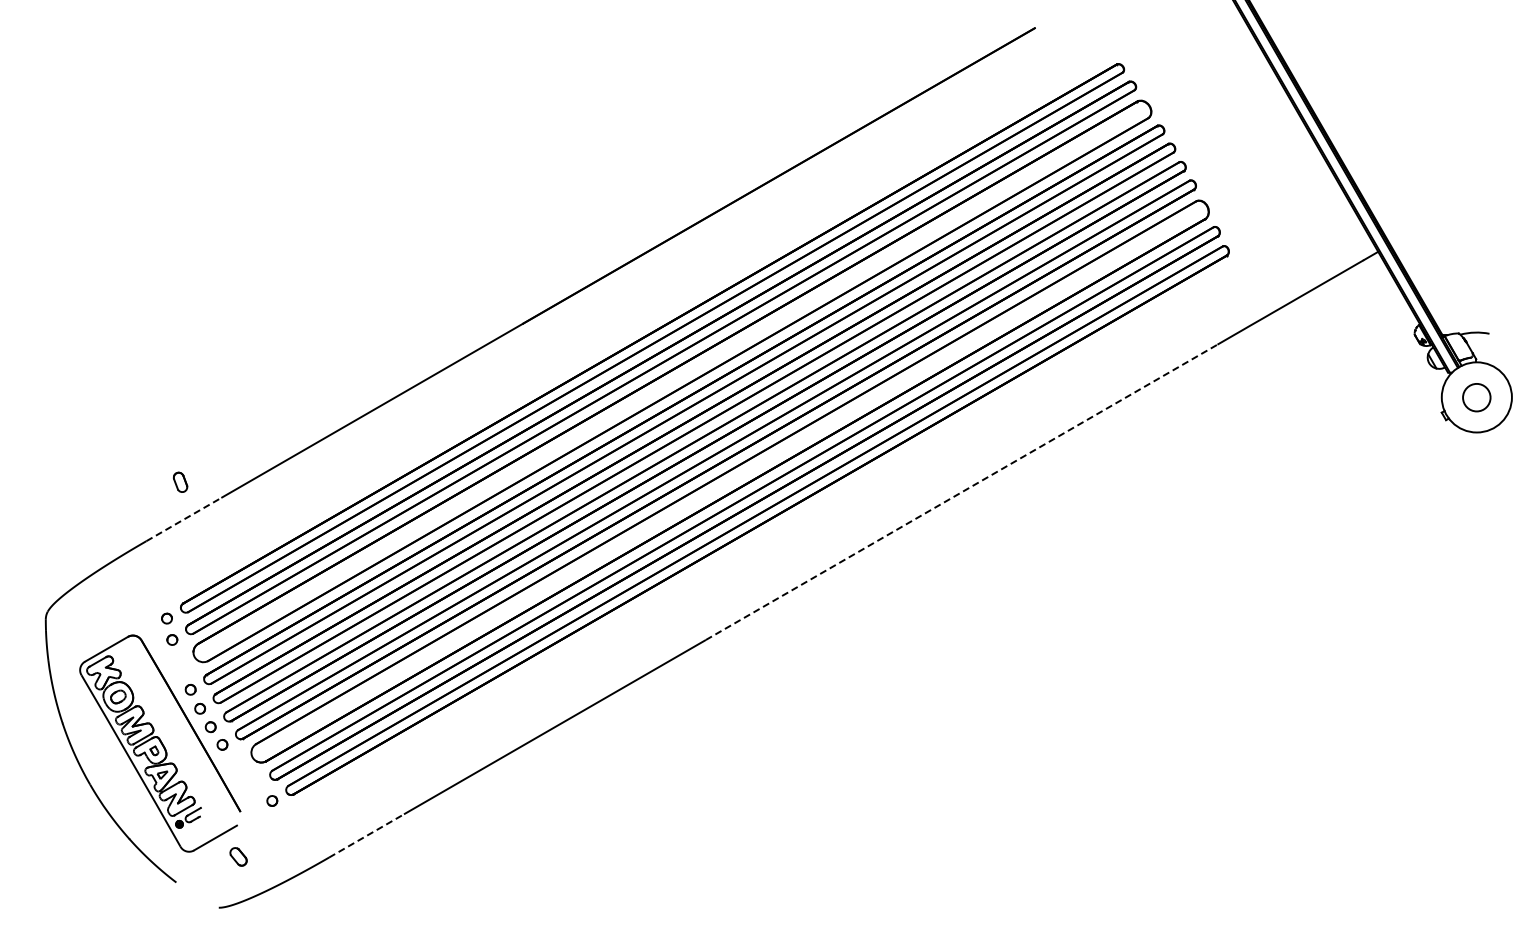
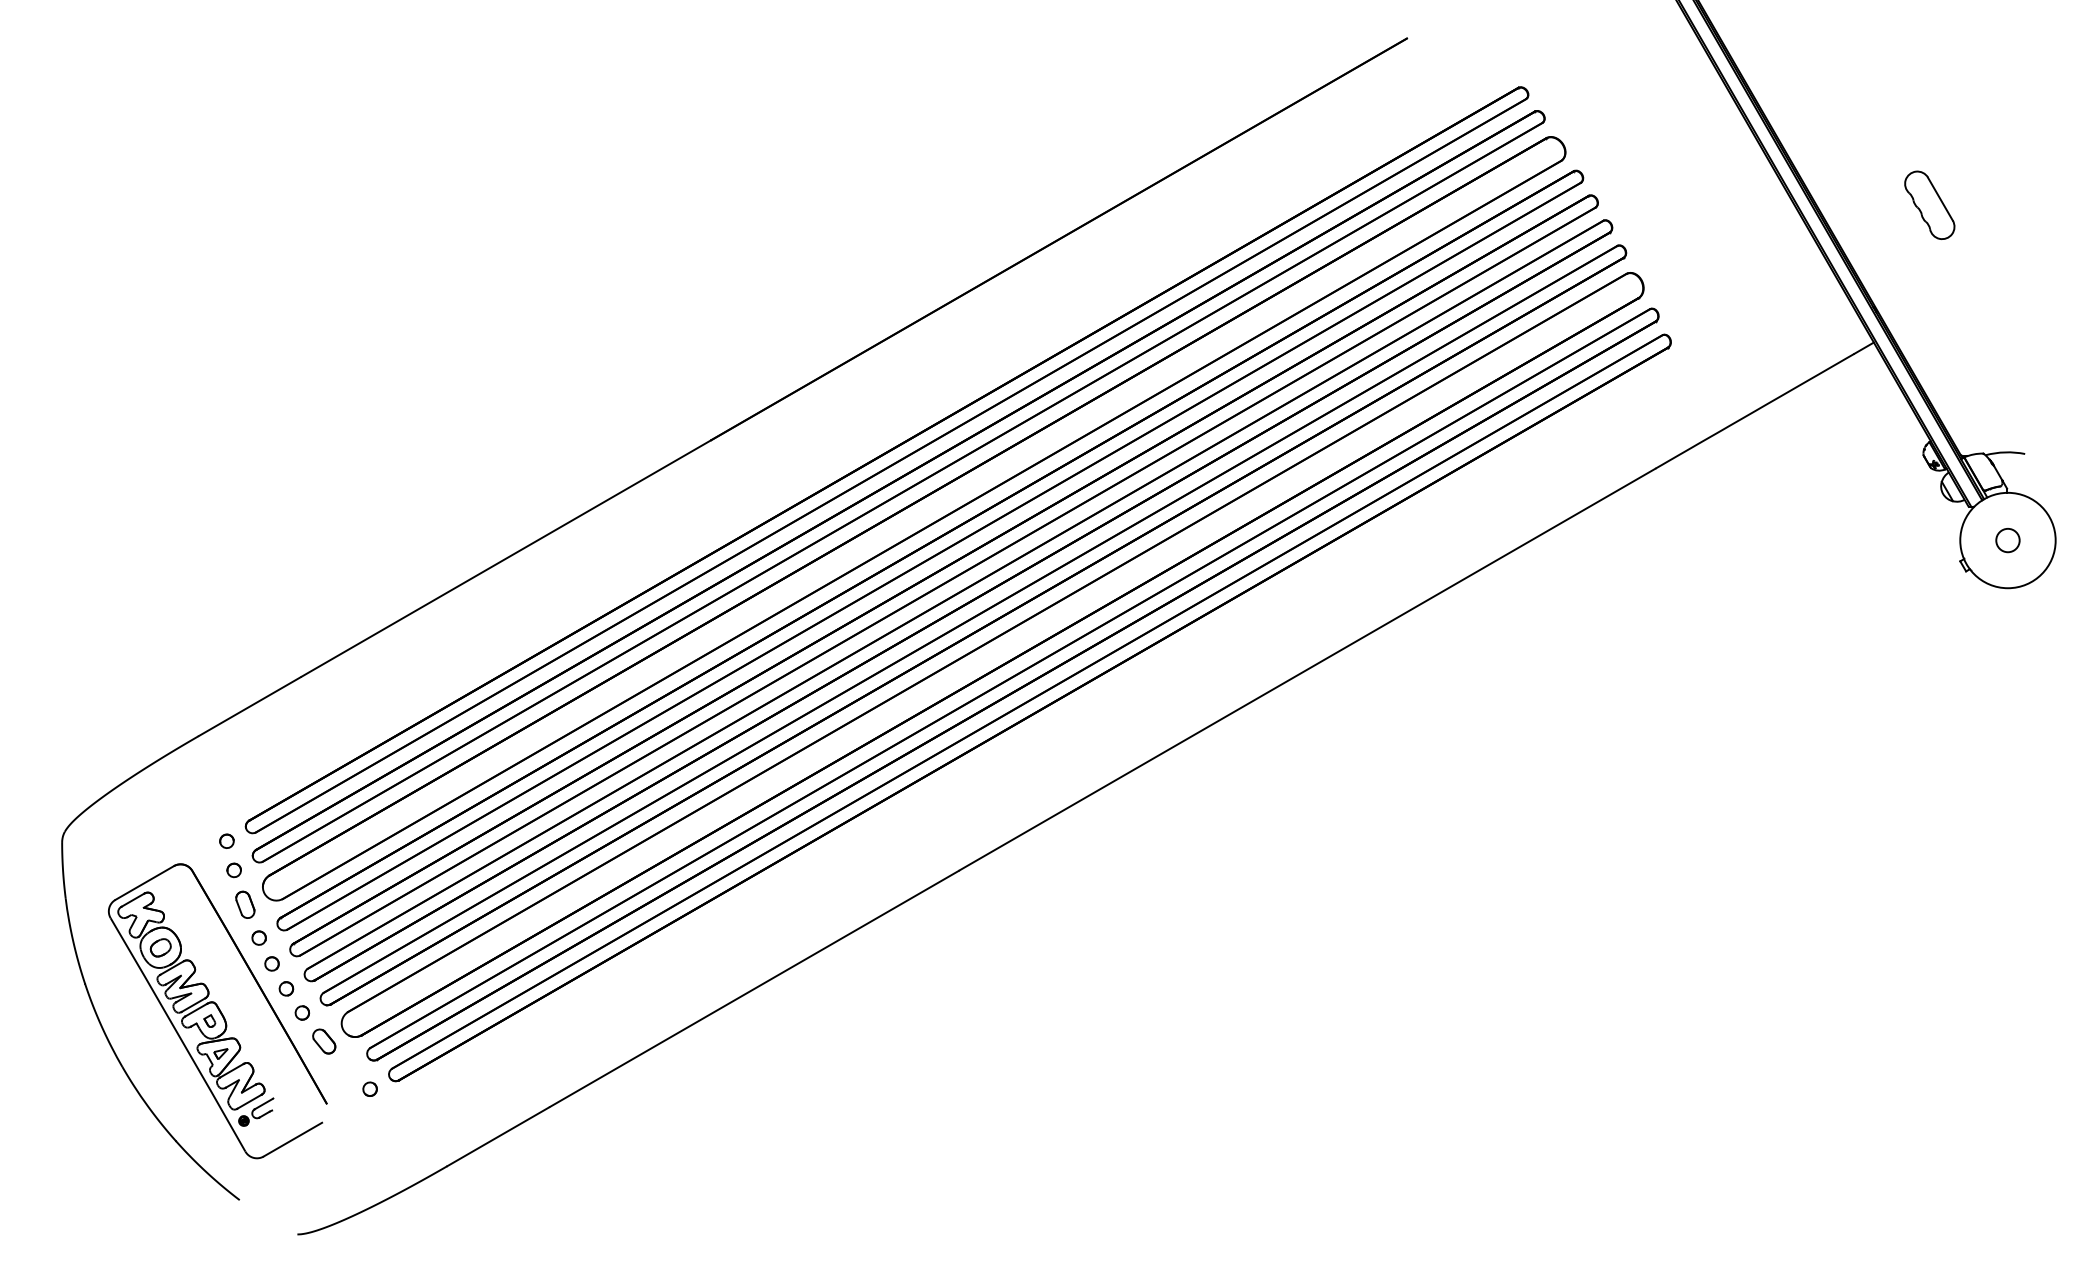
part: (1419, 150) -> (1929, 204), added
circle: (1476, 396) -> (2007, 539), size x0.62
part: (180, 481) -> (245, 903), moved
line: (962, 492) -> (1308, 669), dashed -> solid
line: (184, 519) -> (250, 706), dashed -> solid
line: (366, 835) -> (498, 1136), dashed -> solid
part: (238, 856) -> (324, 1041), moved

